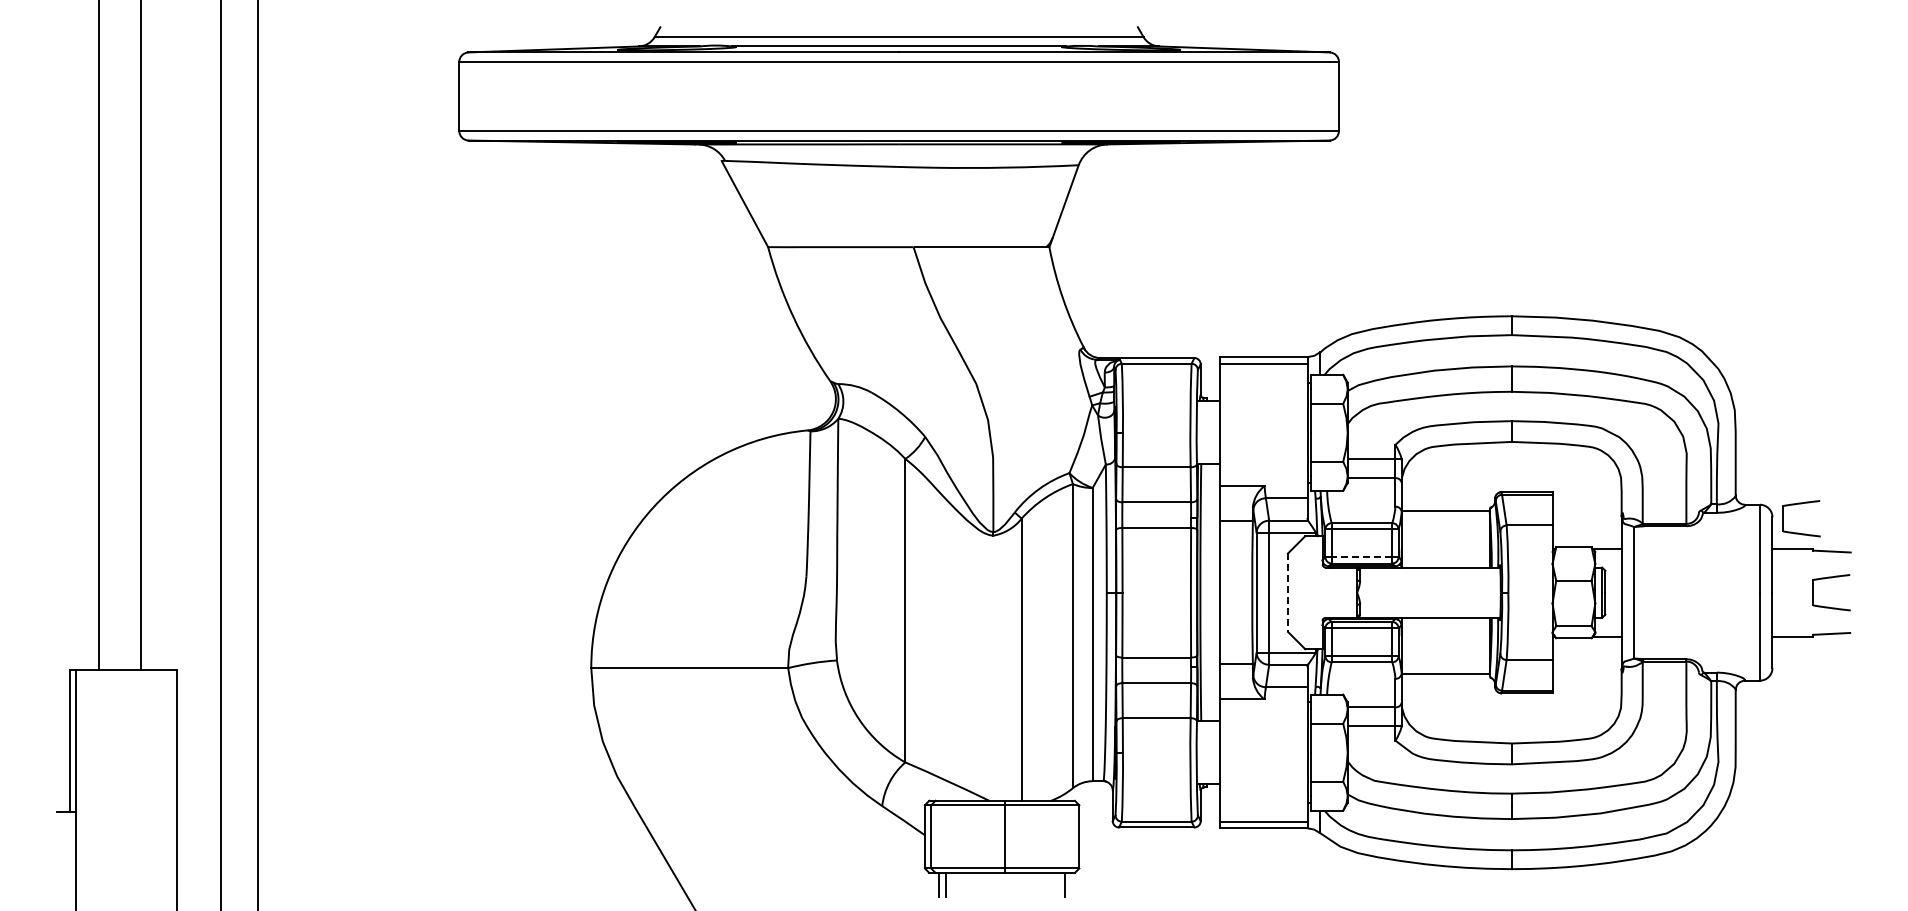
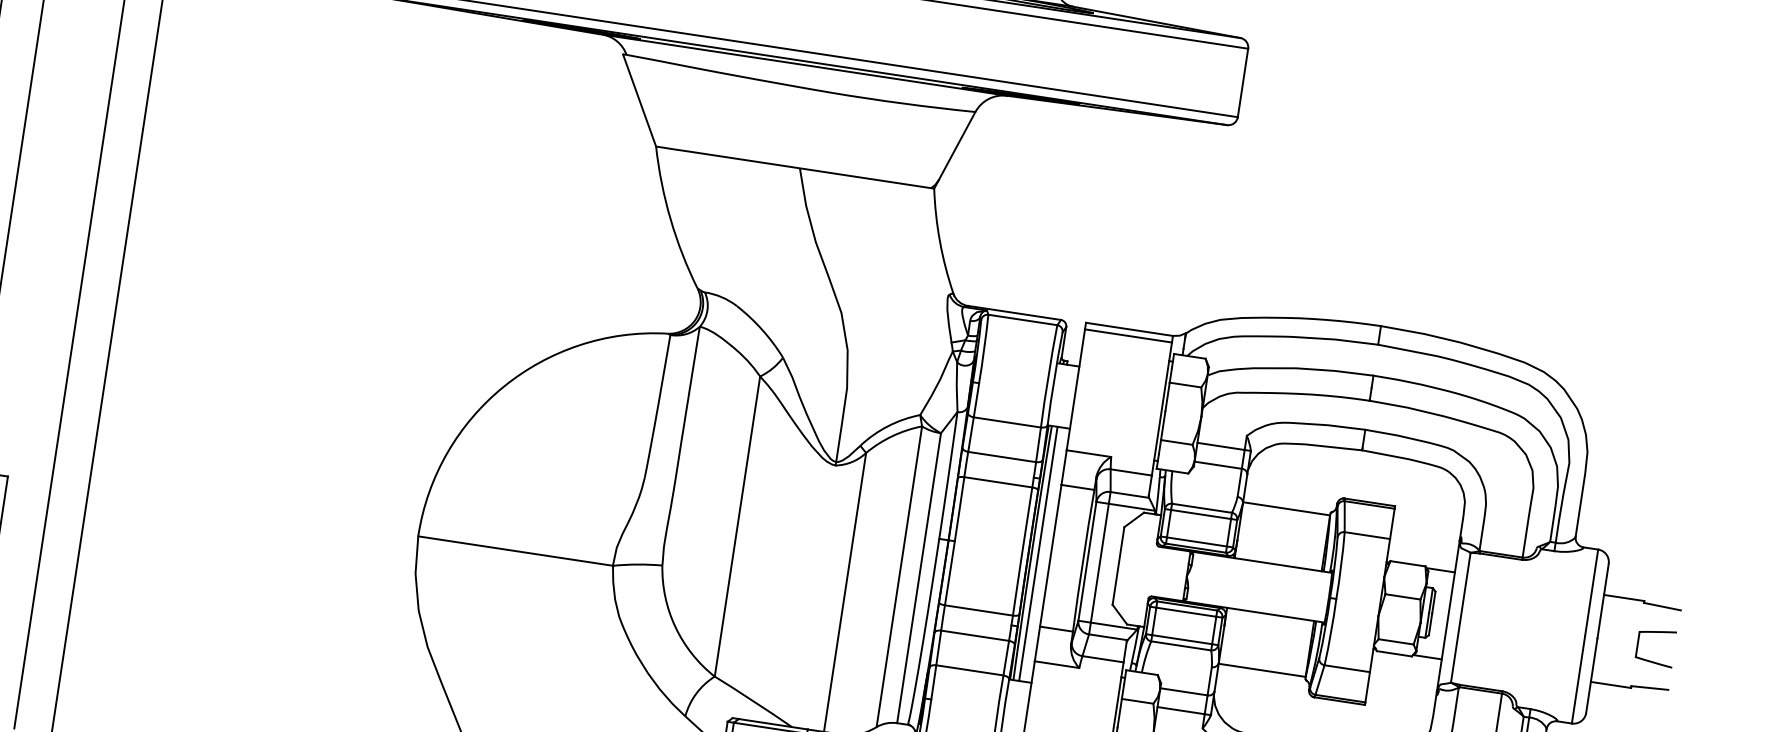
part: (1801, 504) -> (1639, 555), removed
line: (1361, 557) -> (1196, 542), dashed -> solid
line: (1207, 592) -> (1038, 553), added
line: (1288, 593) -> (1118, 566), dashed -> solid

